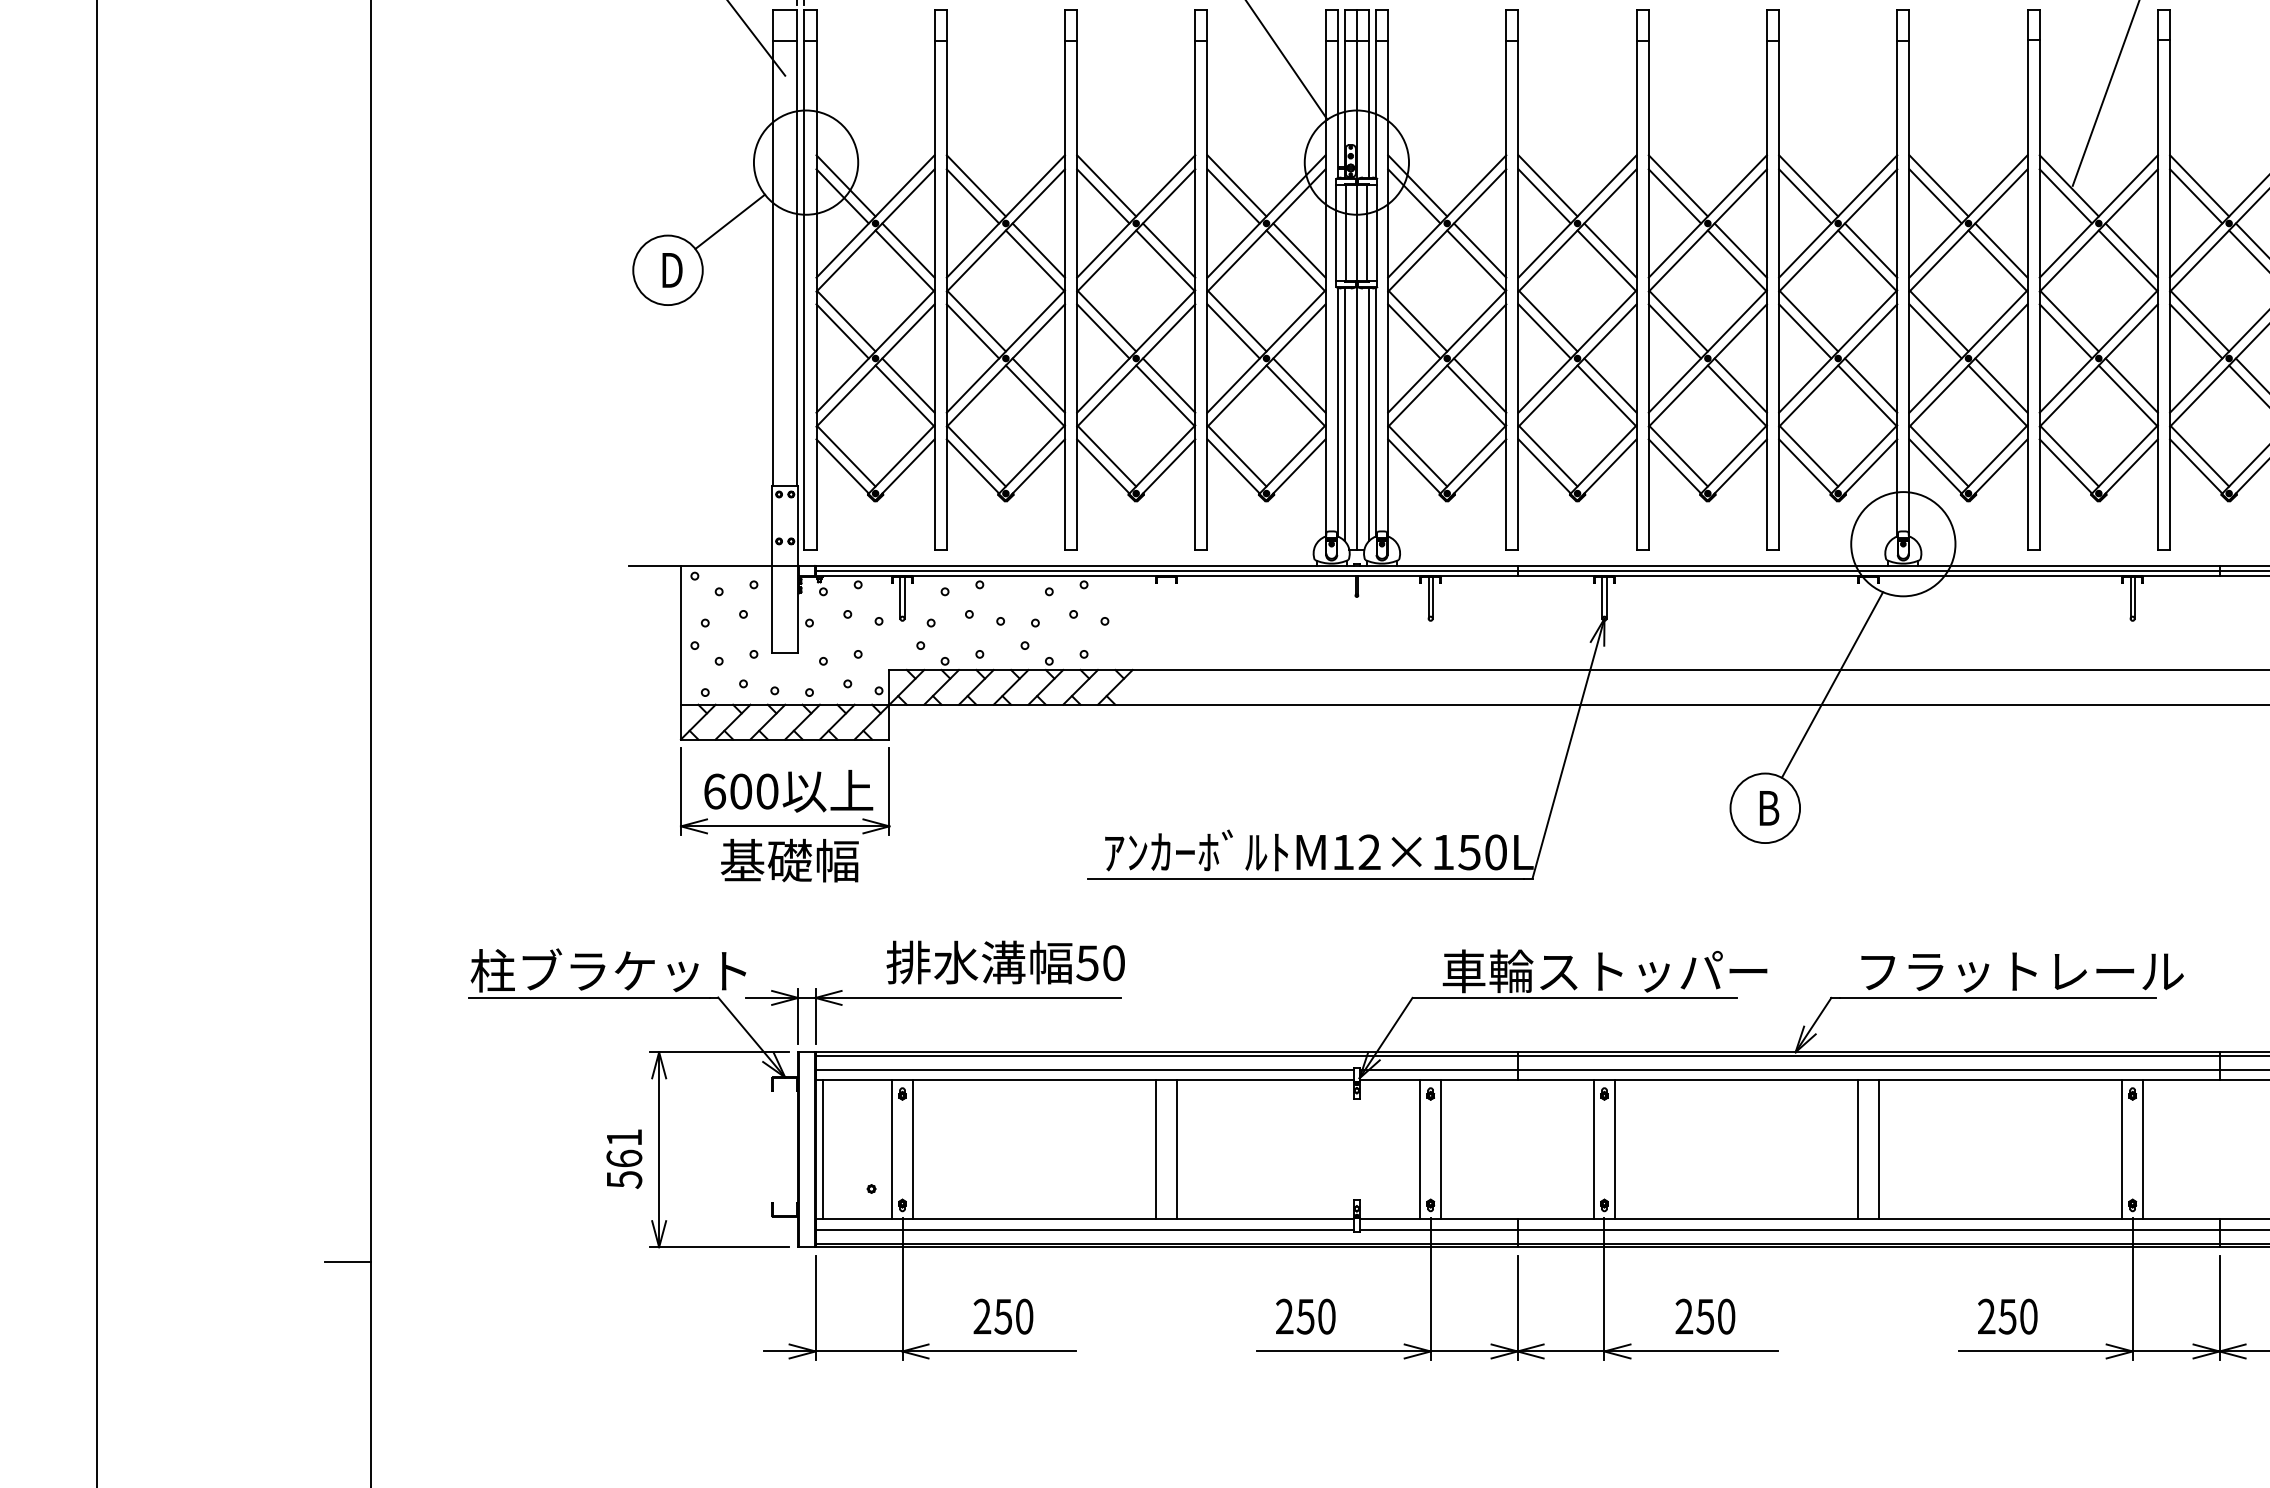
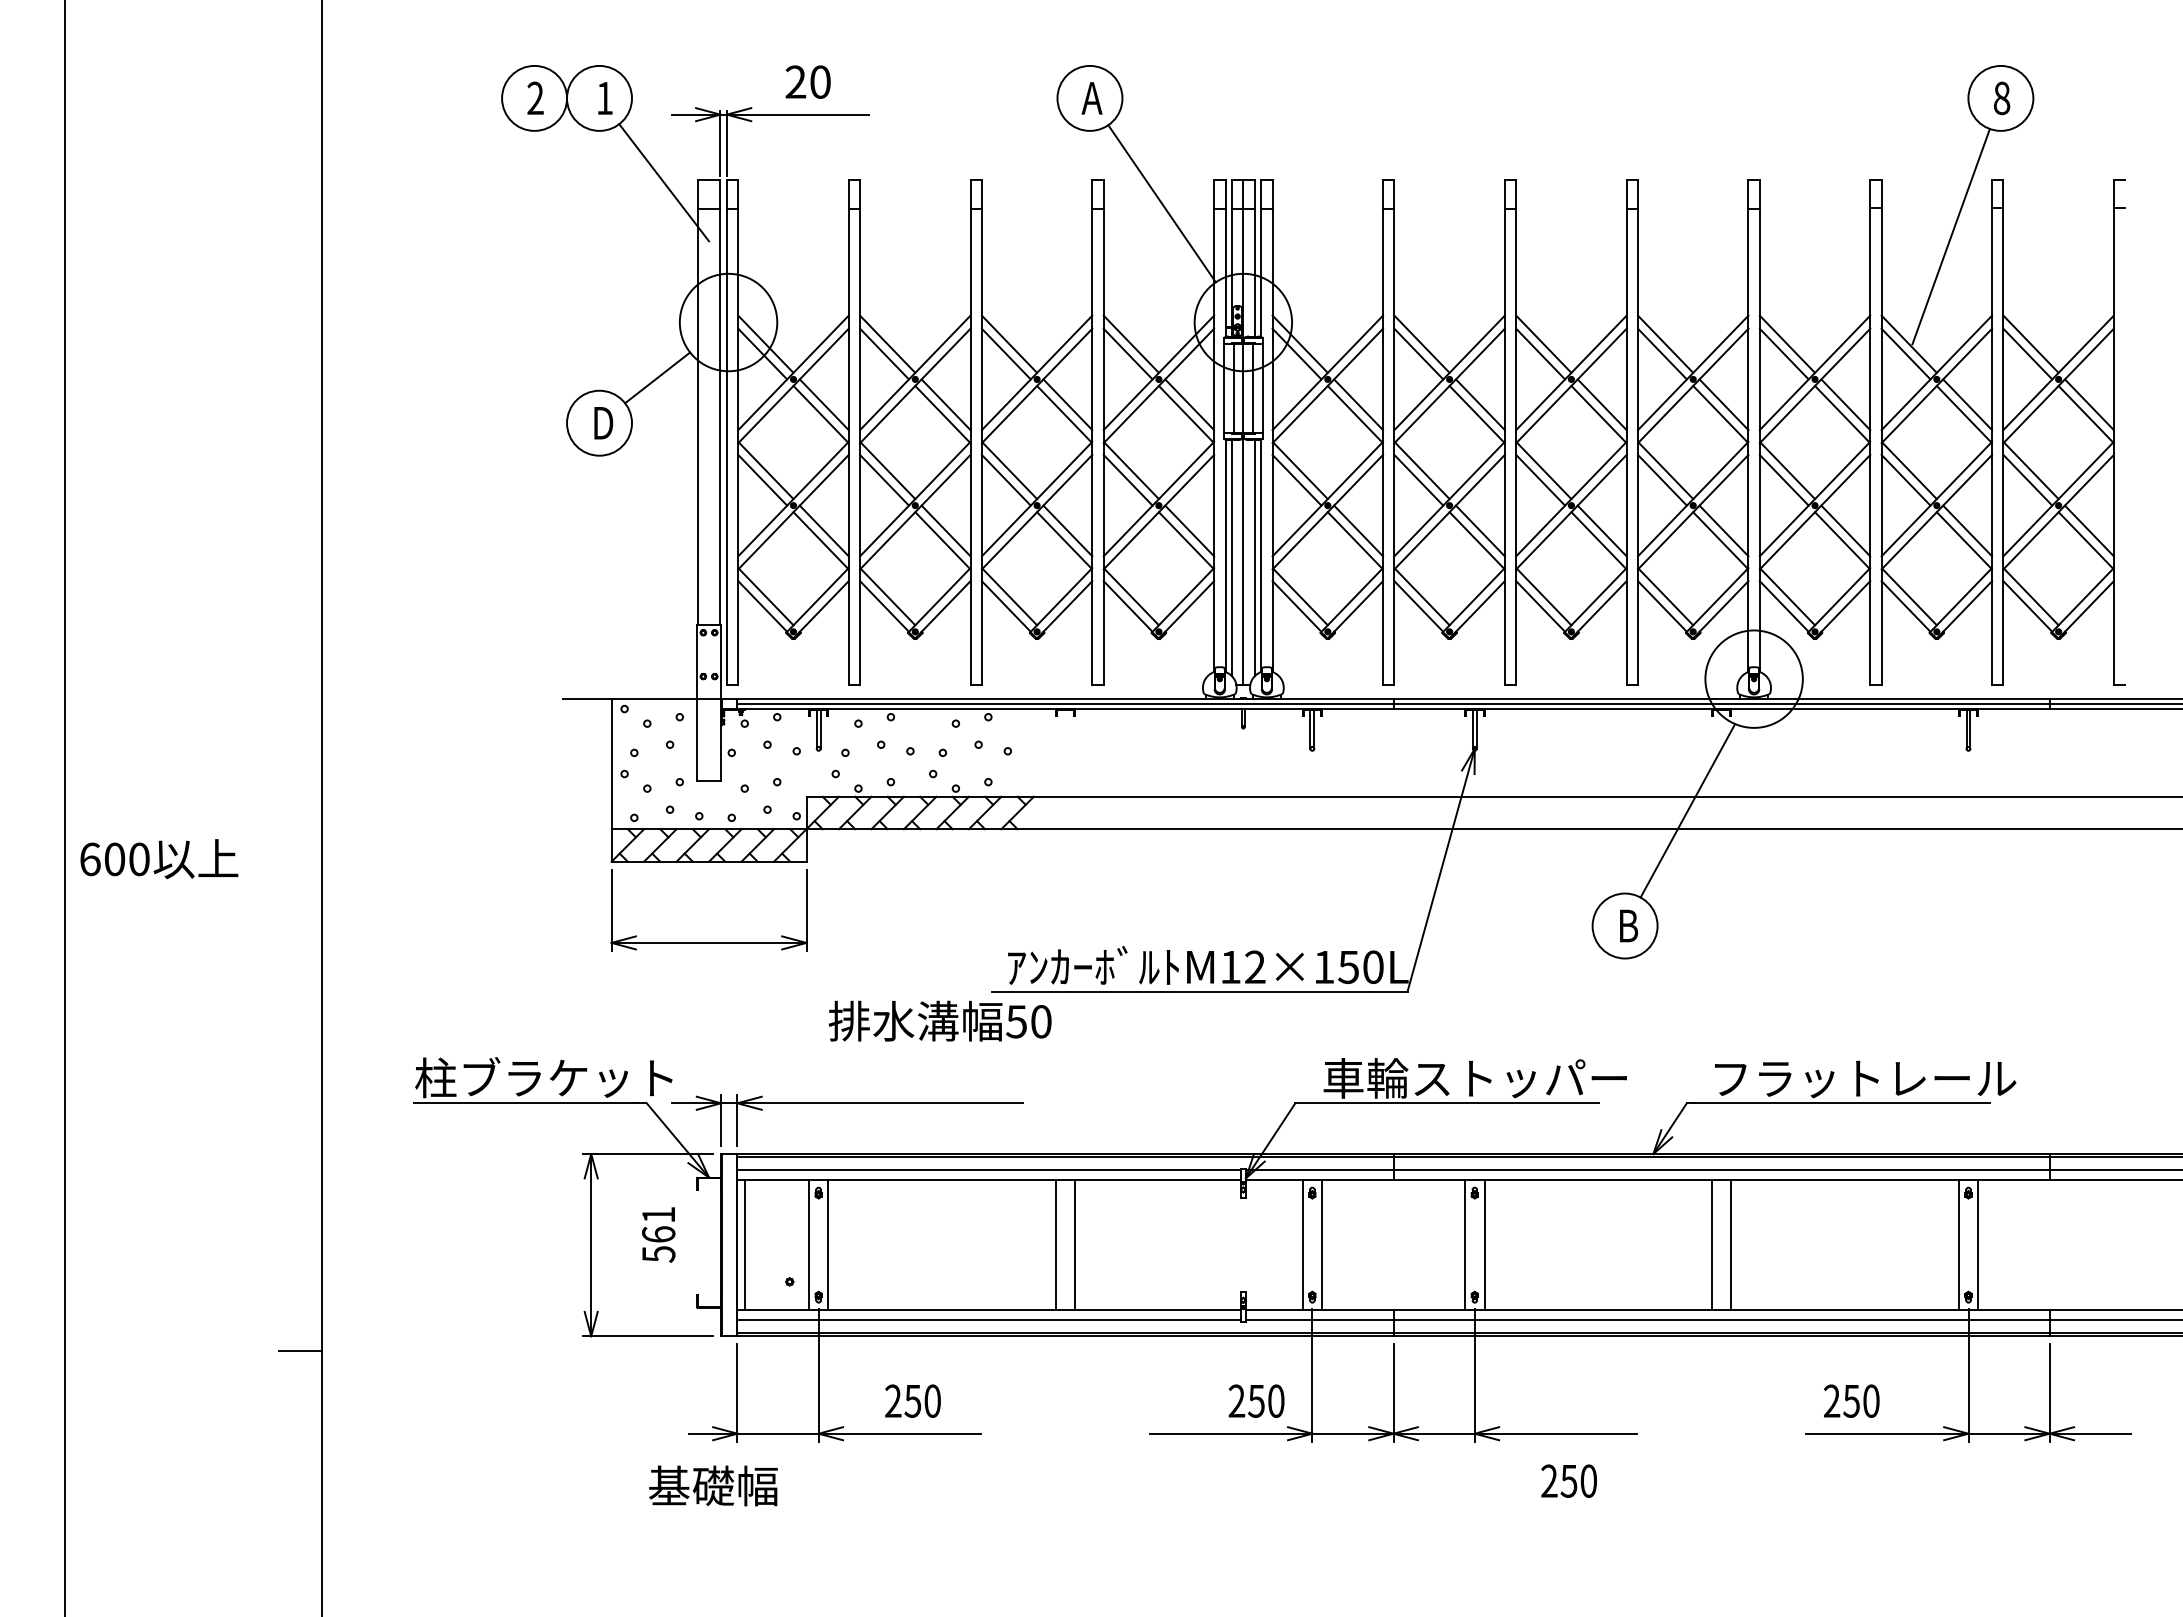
text: (788, 790) -> (159, 858), moved
text: (789, 860) -> (713, 1485), moved
text: (1005, 961) -> (939, 1020), moved
text: (624, 1158) -> (658, 1234), moved
text: (1305, 1315) -> (1256, 1400), moved
text: (1704, 1315) -> (1568, 1480), moved

